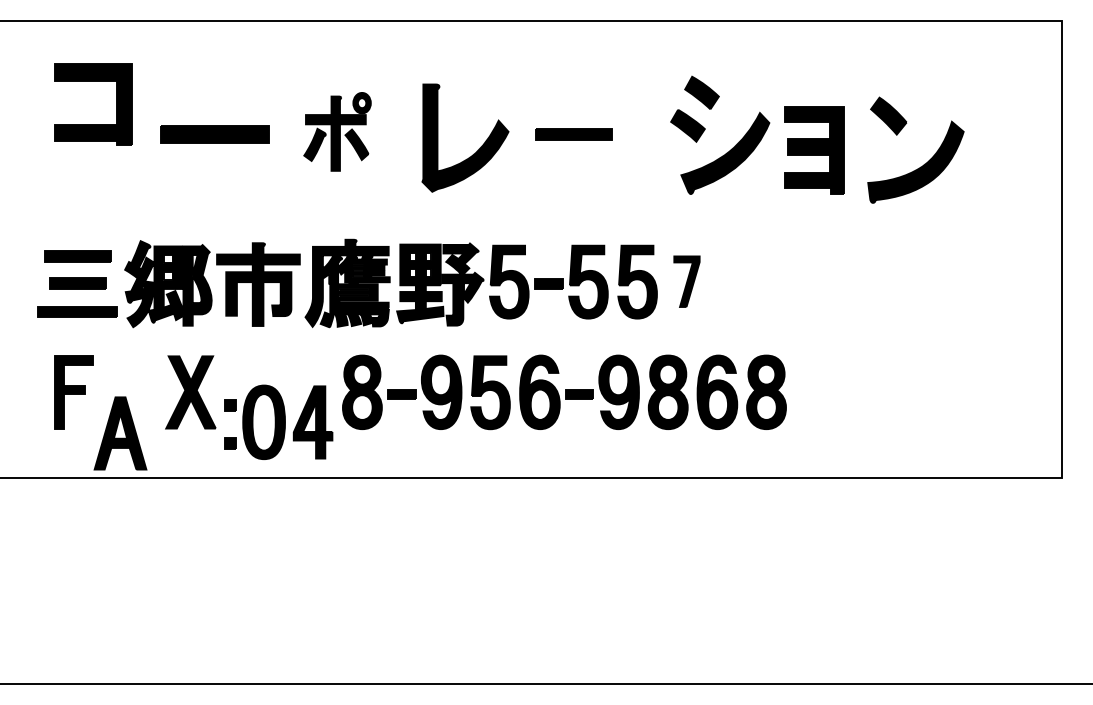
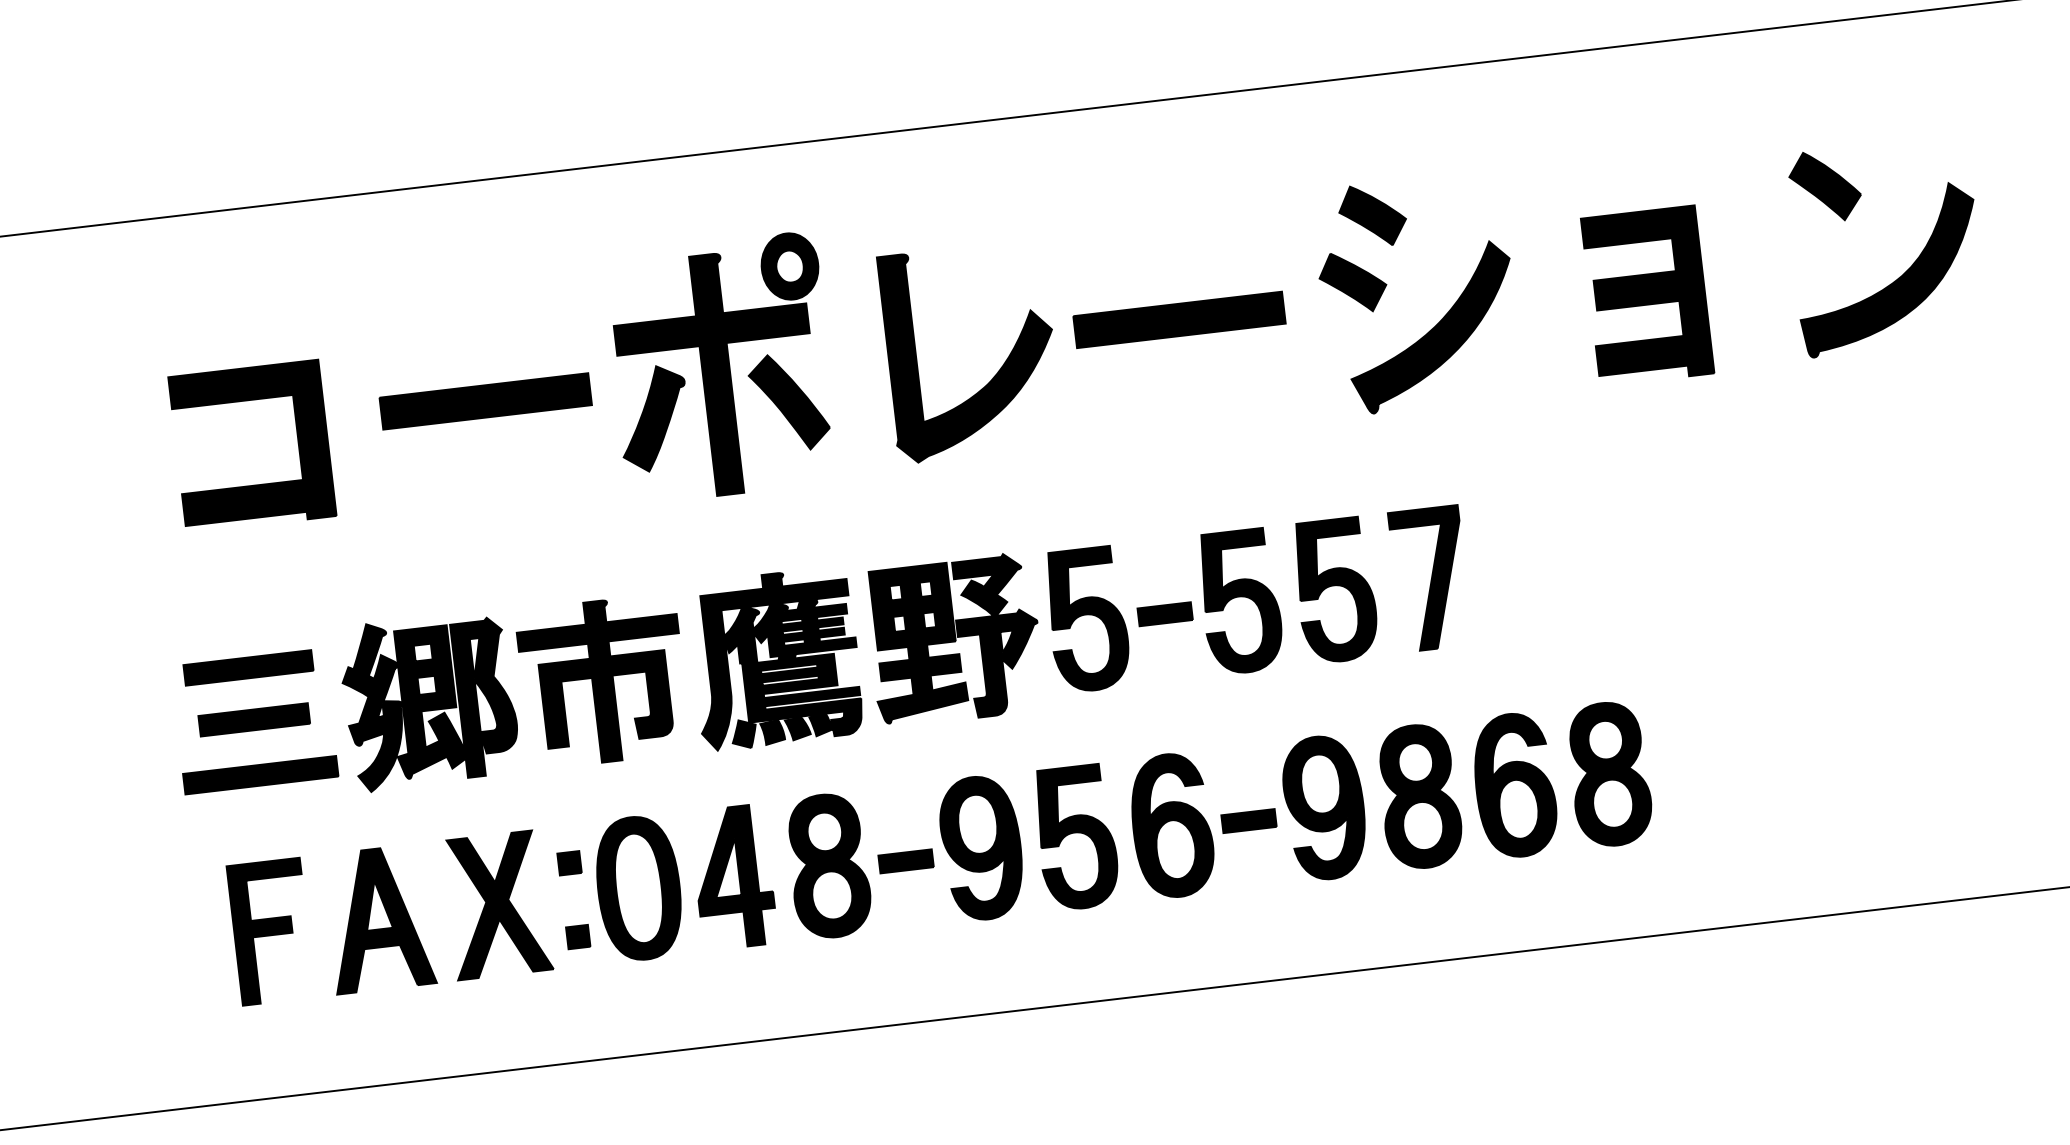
part: (93, 124) -> (257, 484), moved
part: (705, 129) -> (1387, 285), moved
part: (337, 131) -> (721, 367), size x1.67
part: (573, 134) -> (1178, 319), size x1.43
part: (924, 163) -> (1904, 269), moved
part: (686, 281) -> (1429, 578), size x1.43
part: (278, 421) -> (666, 883), moved
part: (120, 433) -> (378, 919), moved

